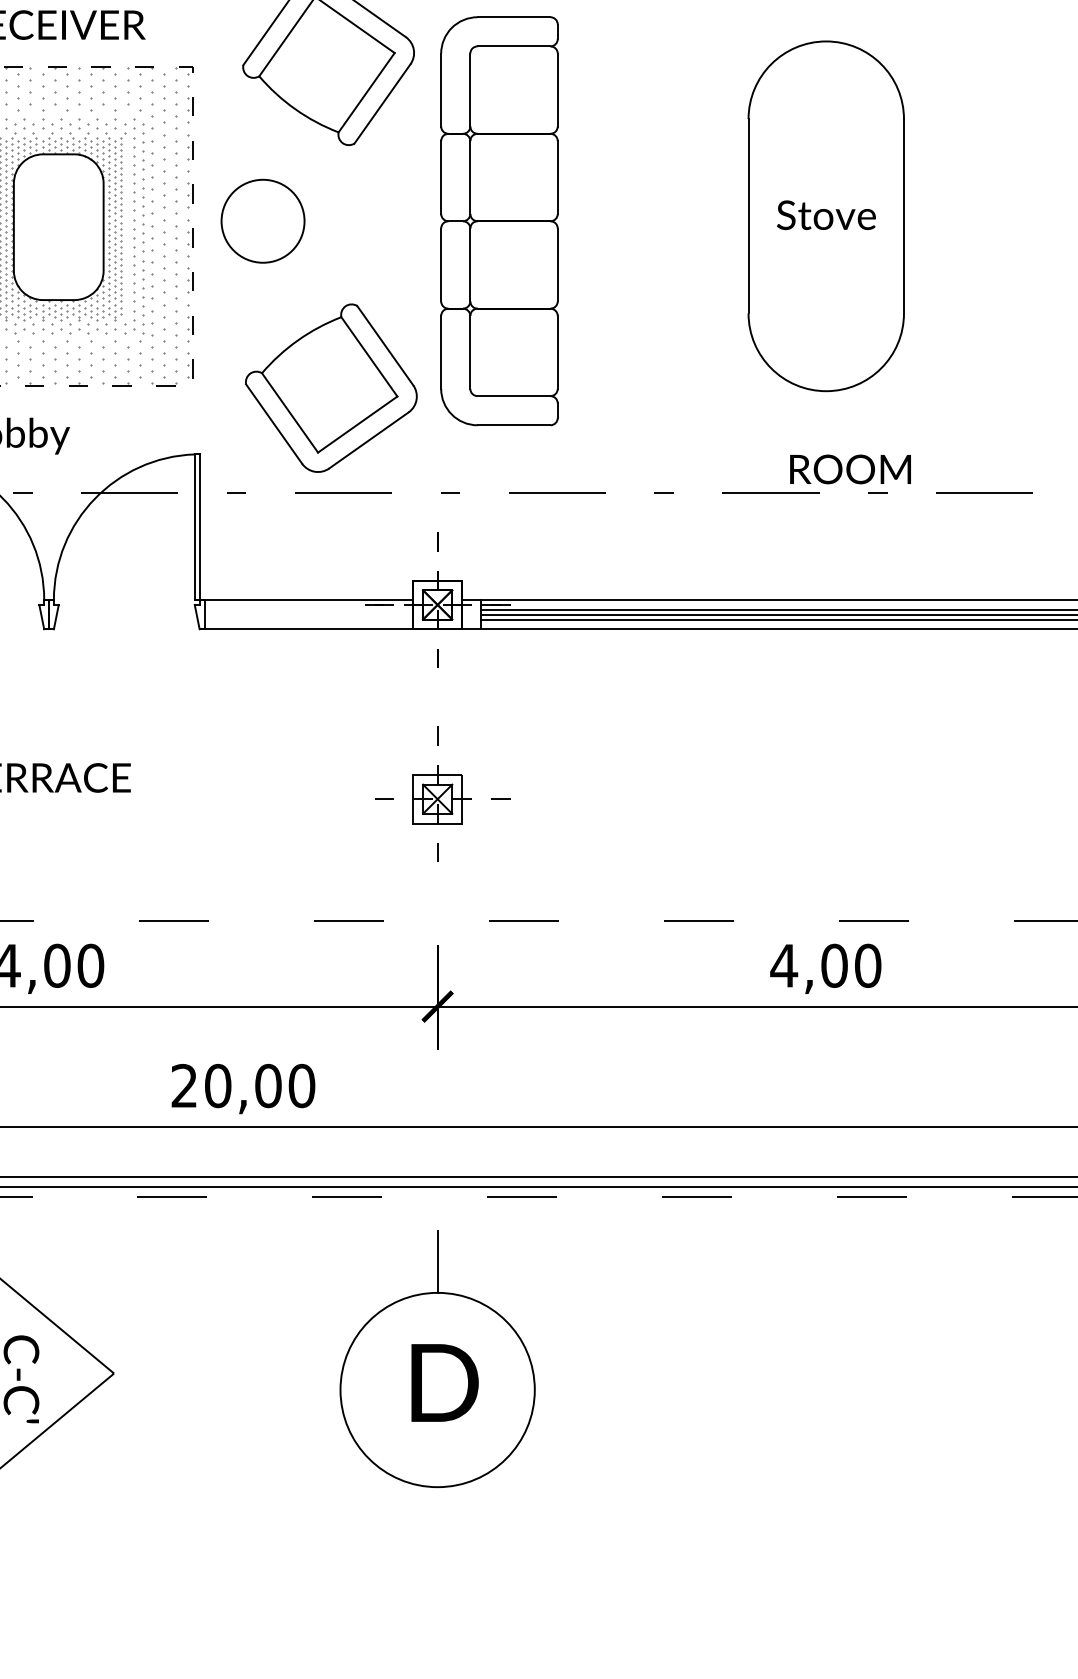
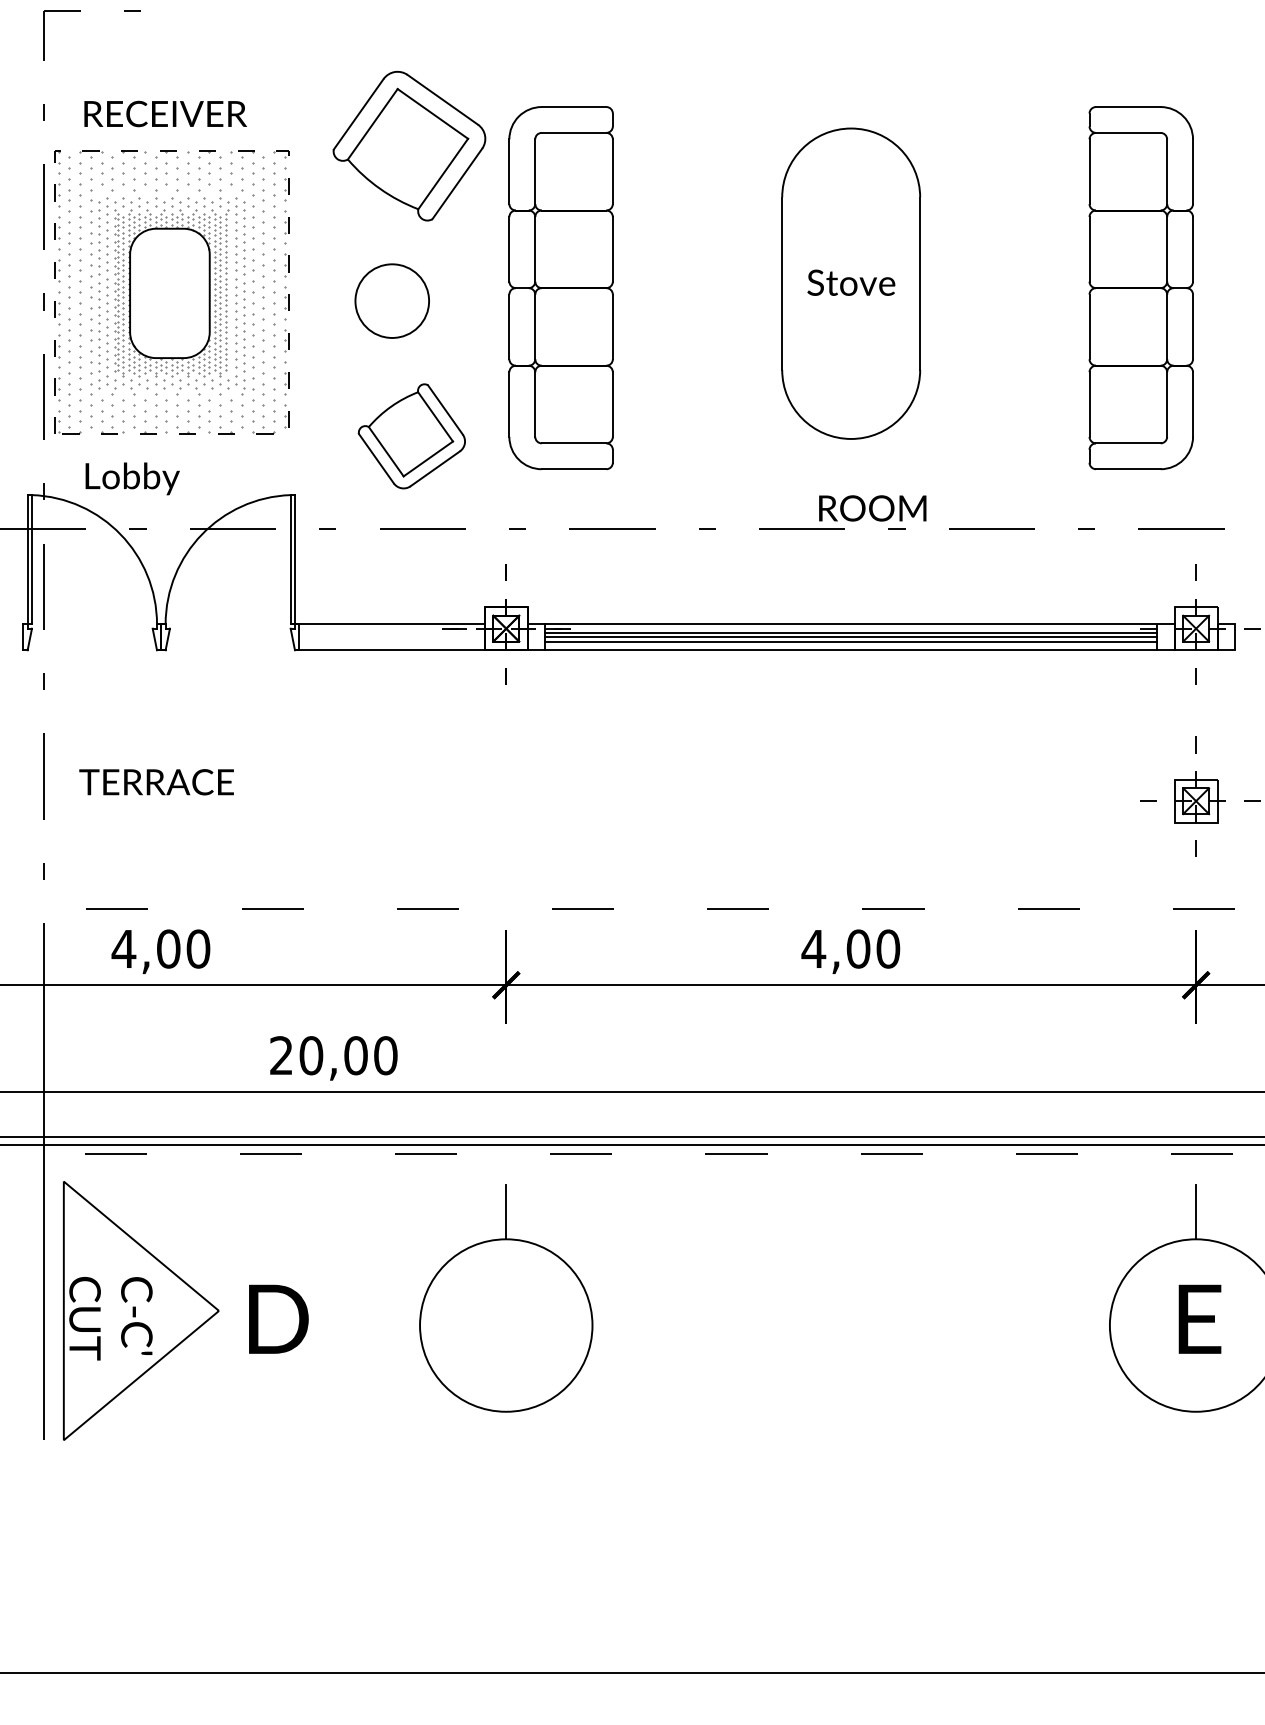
circle: (262, 220) -> (391, 300), moved
part: (330, 388) -> (411, 436), size x0.7
part: (442, 793) -> (510, 796), removed
text: (444, 1382) -> (278, 1318), moved

